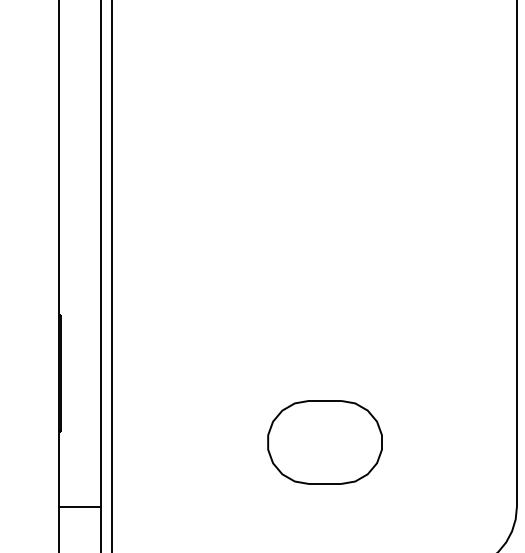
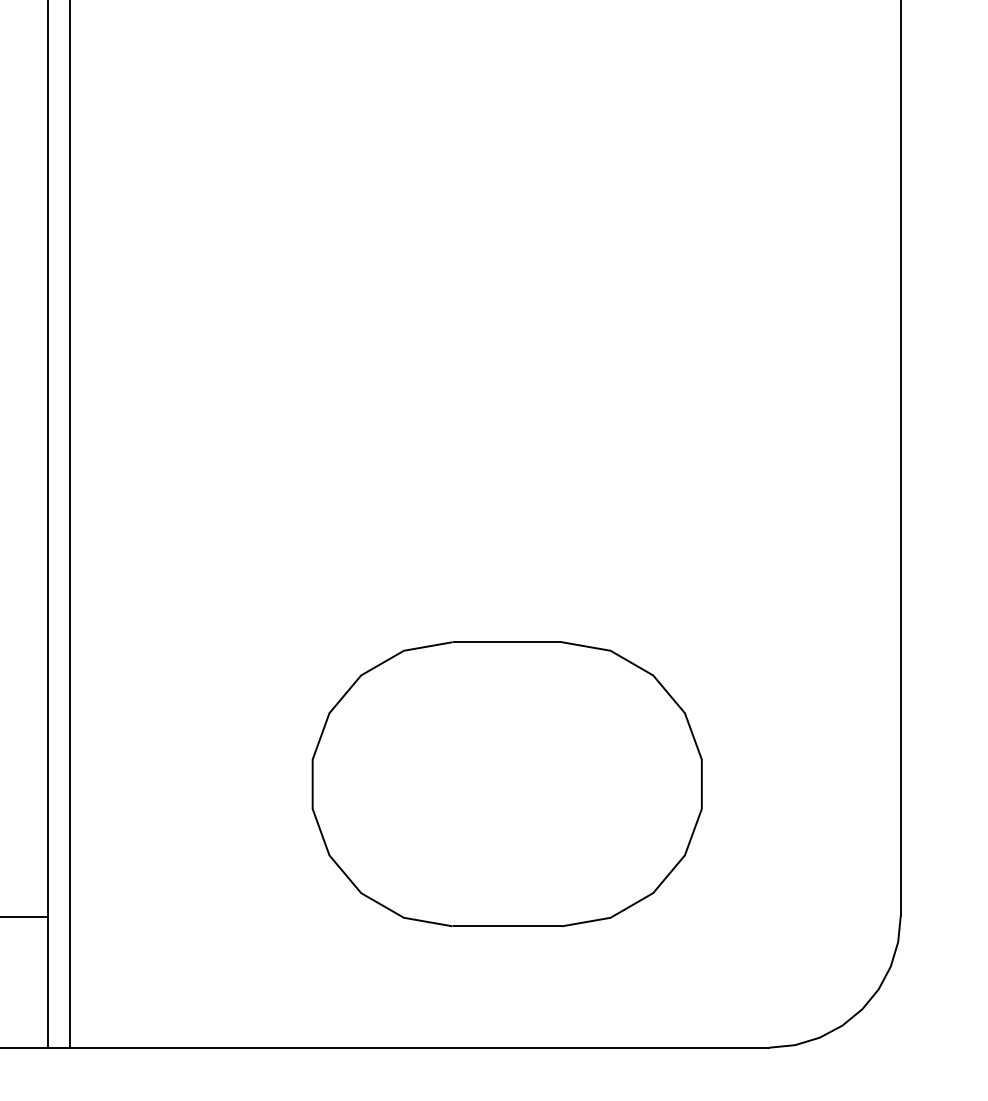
part: (324, 442) -> (505, 784), size x1.67

